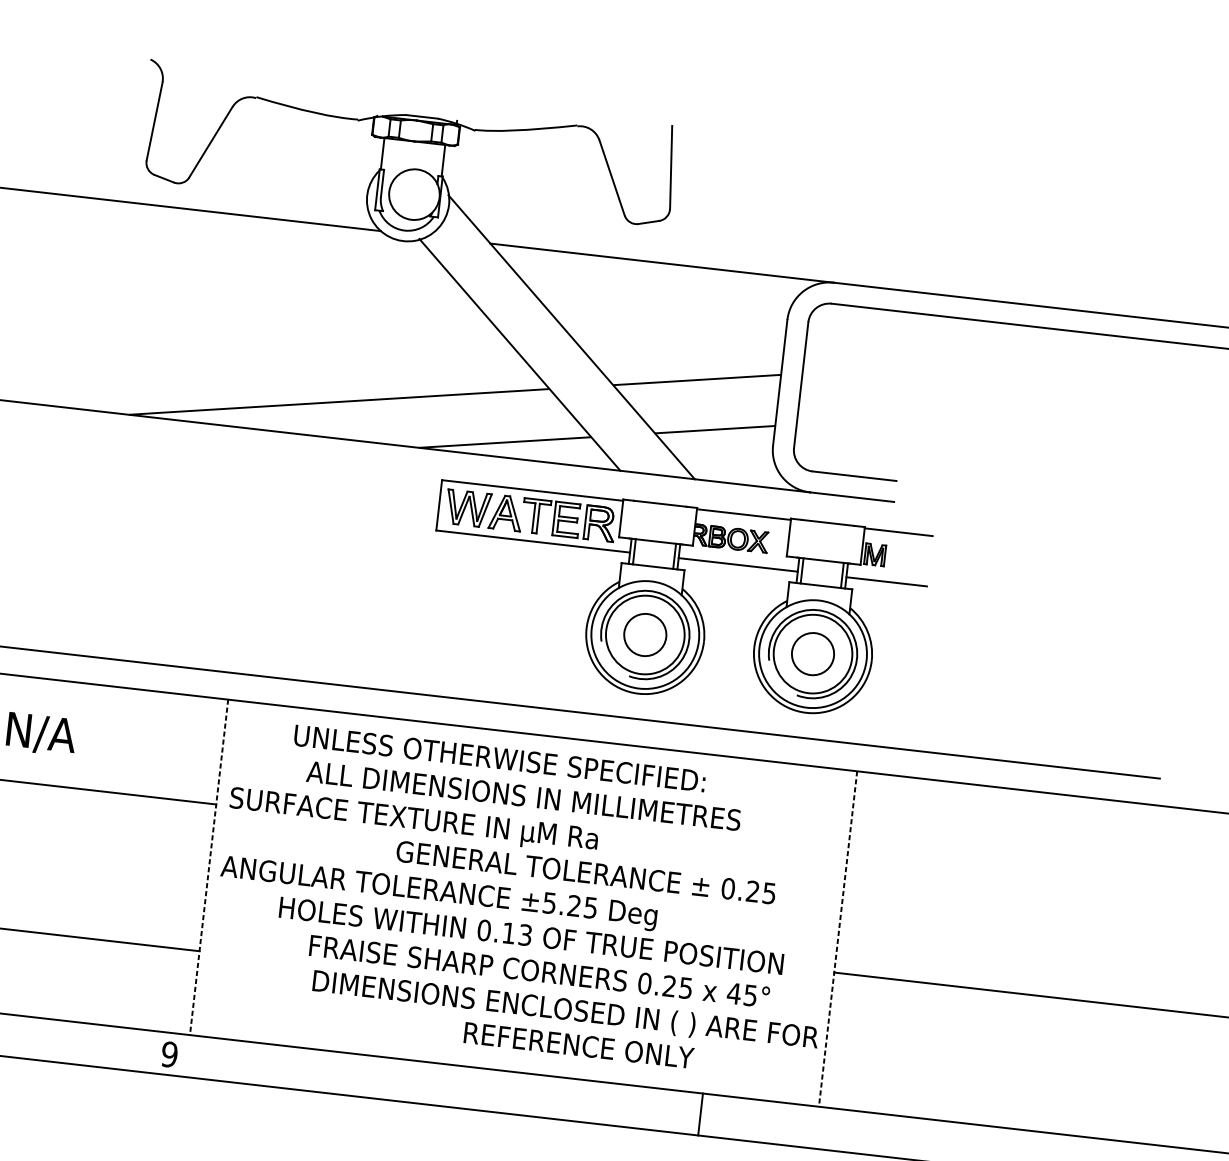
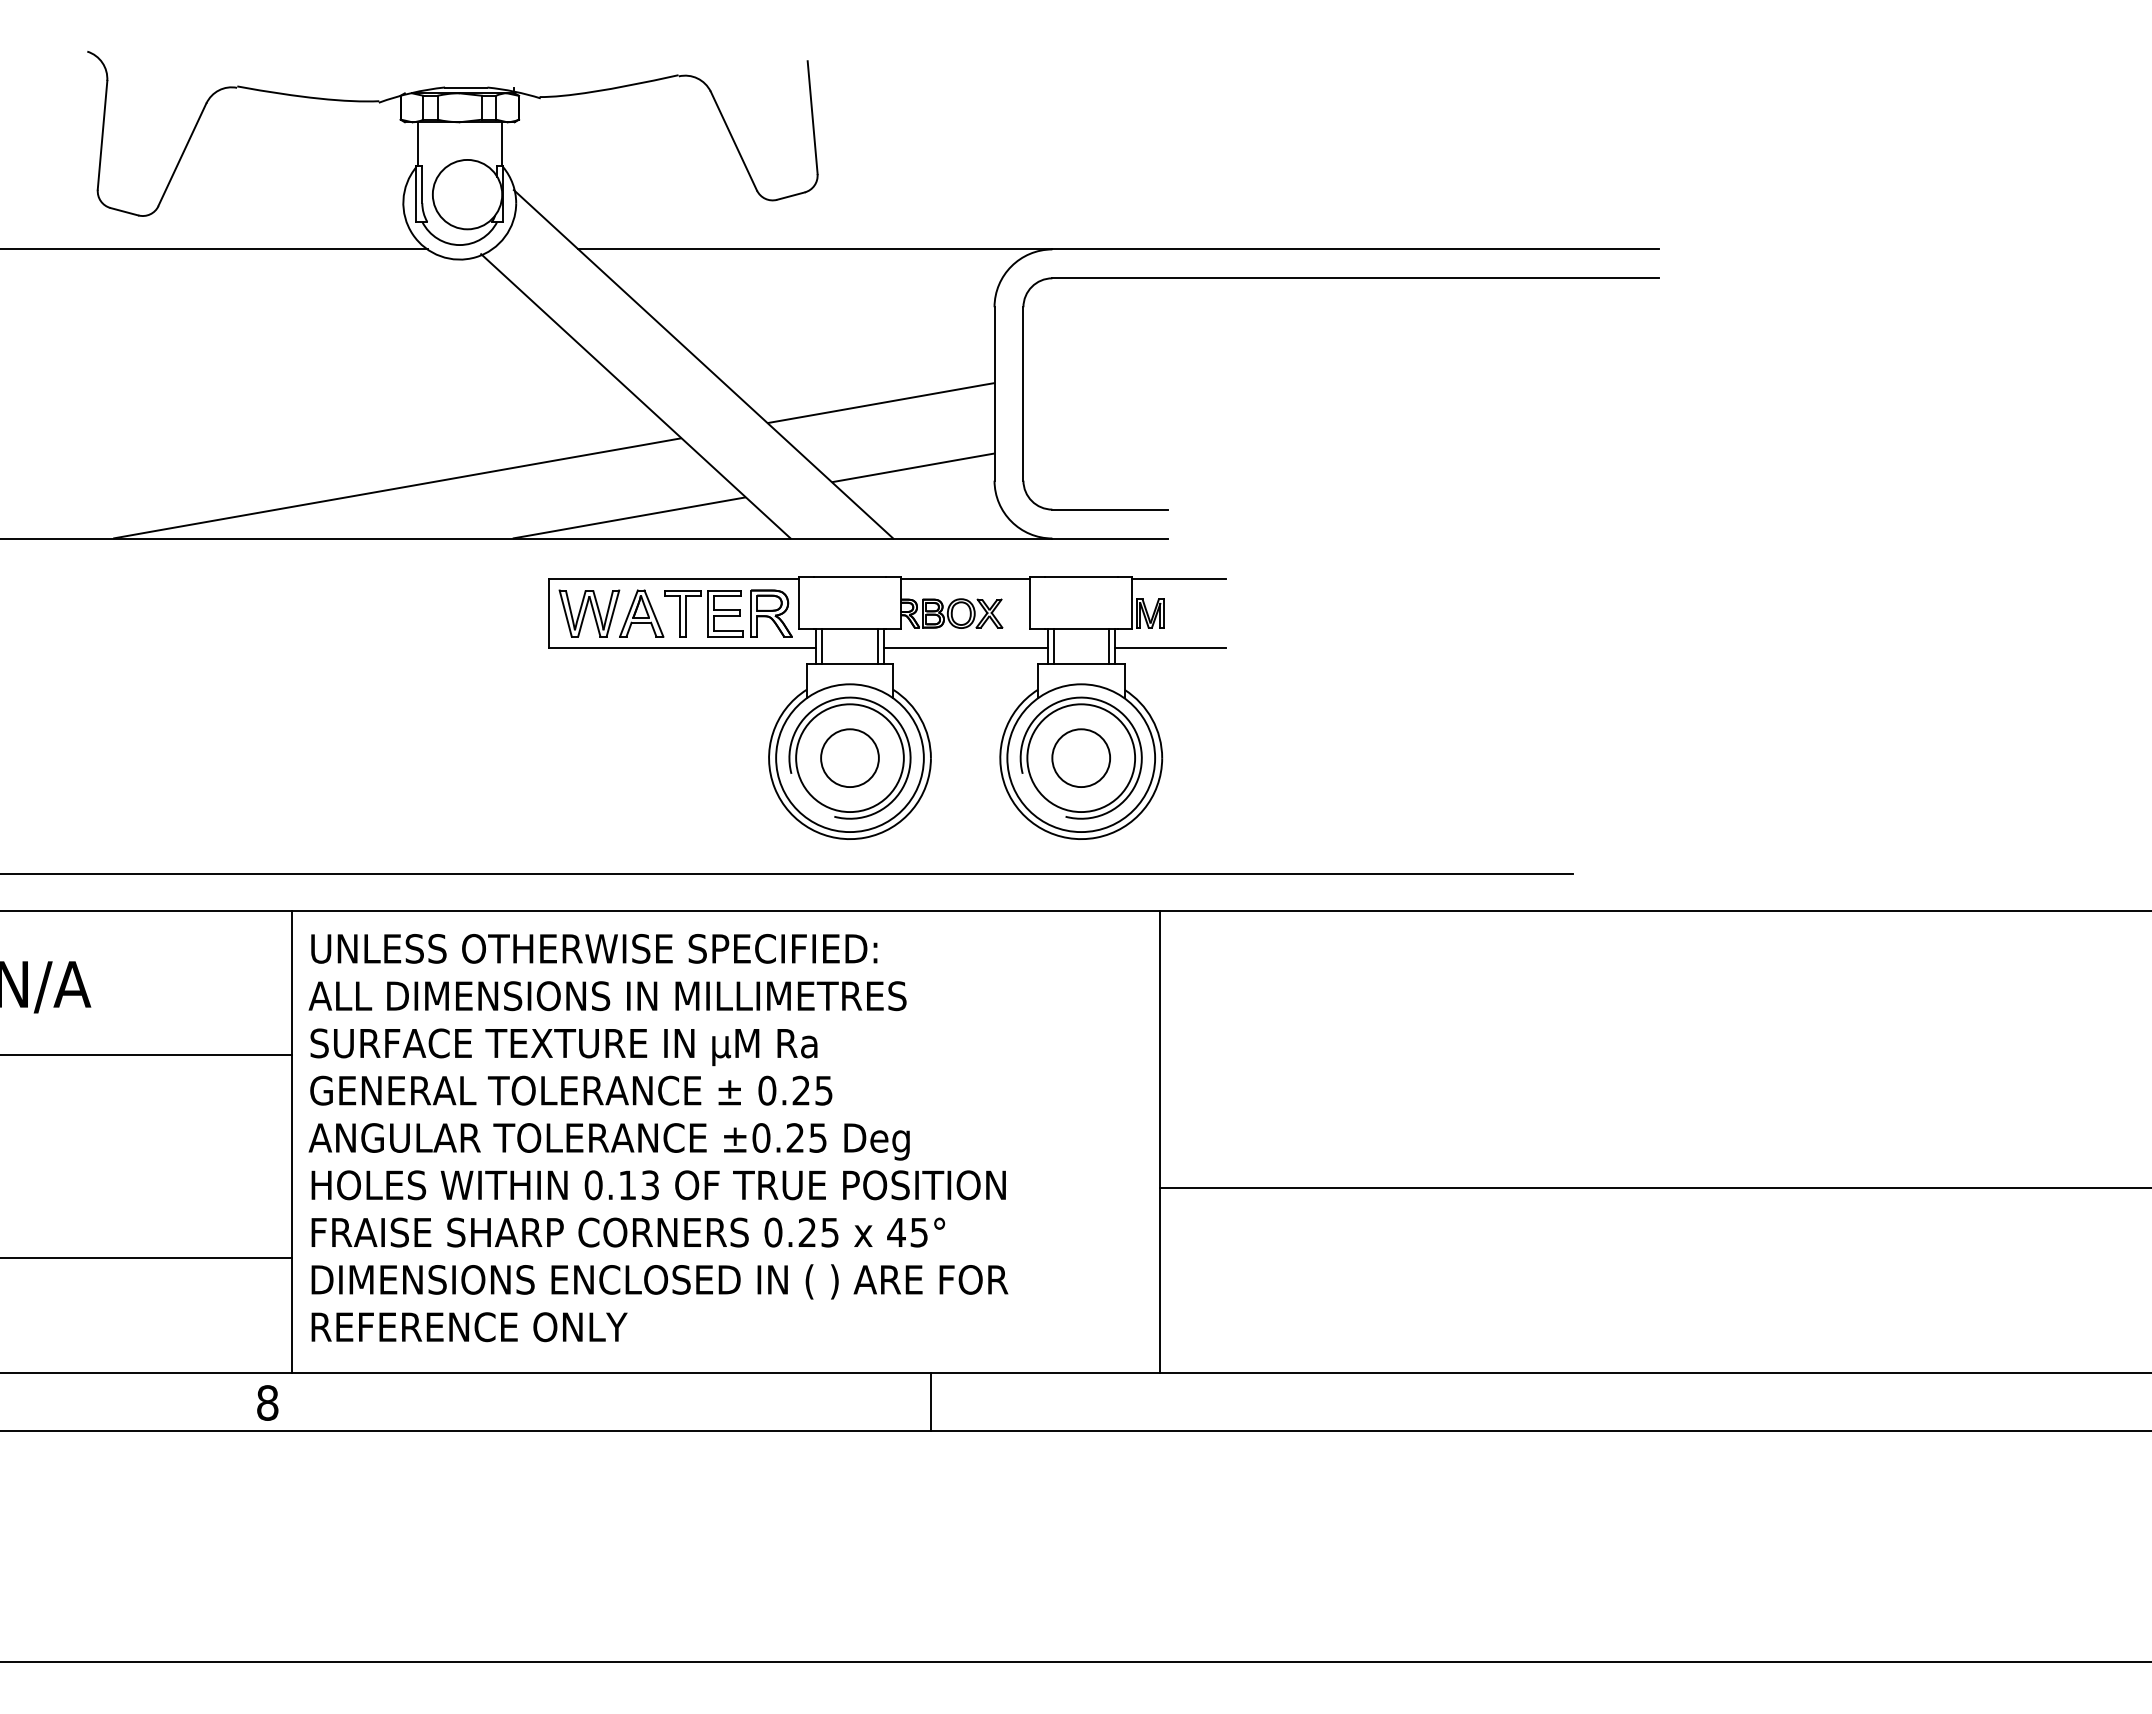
text: (500, 758) -> (594, 948), moved
text: (523, 796) -> (607, 996), moved
line: (209, 867) -> (292, 1142), dashed -> solid
text: (586, 872) -> (571, 1090), moved
text: (549, 902) -> (761, 1137), ±5.25 -> ±0.25
text: (531, 935) -> (658, 1185), moved
line: (838, 939) -> (1159, 1142), dashed -> solid
text: (539, 971) -> (628, 1232), moved
text: (565, 1010) -> (659, 1281), moved
text: (579, 1045) -> (469, 1327), moved
text: (169, 1054) -> (267, 1402), 9 -> 8
line: (700, 1114) -> (930, 1402), moved

